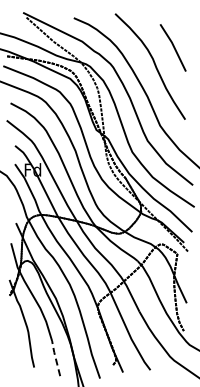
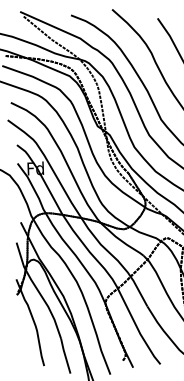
line: (55, 357) -> (65, 355), dashed -> solid

